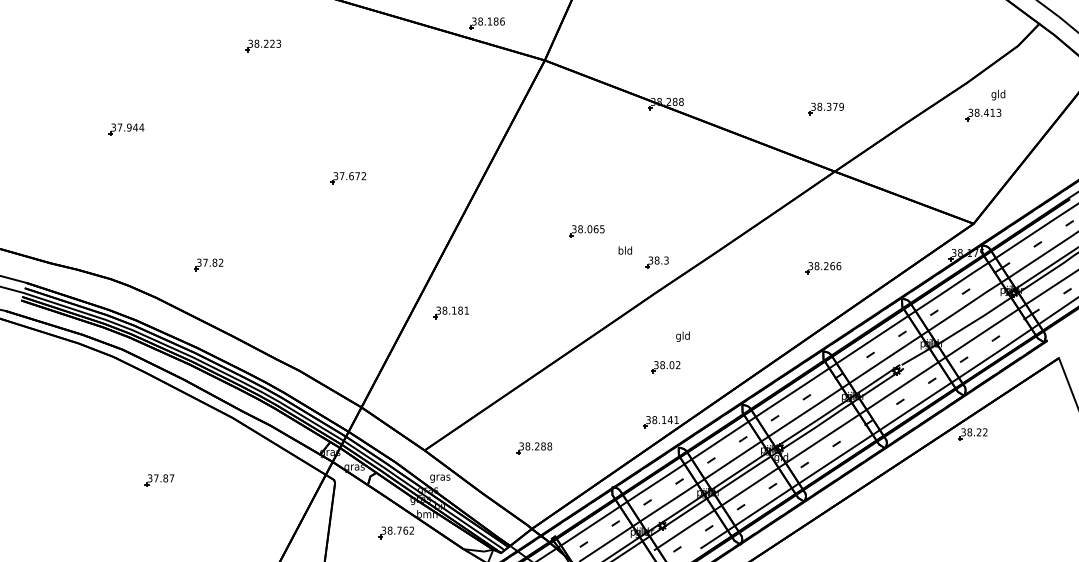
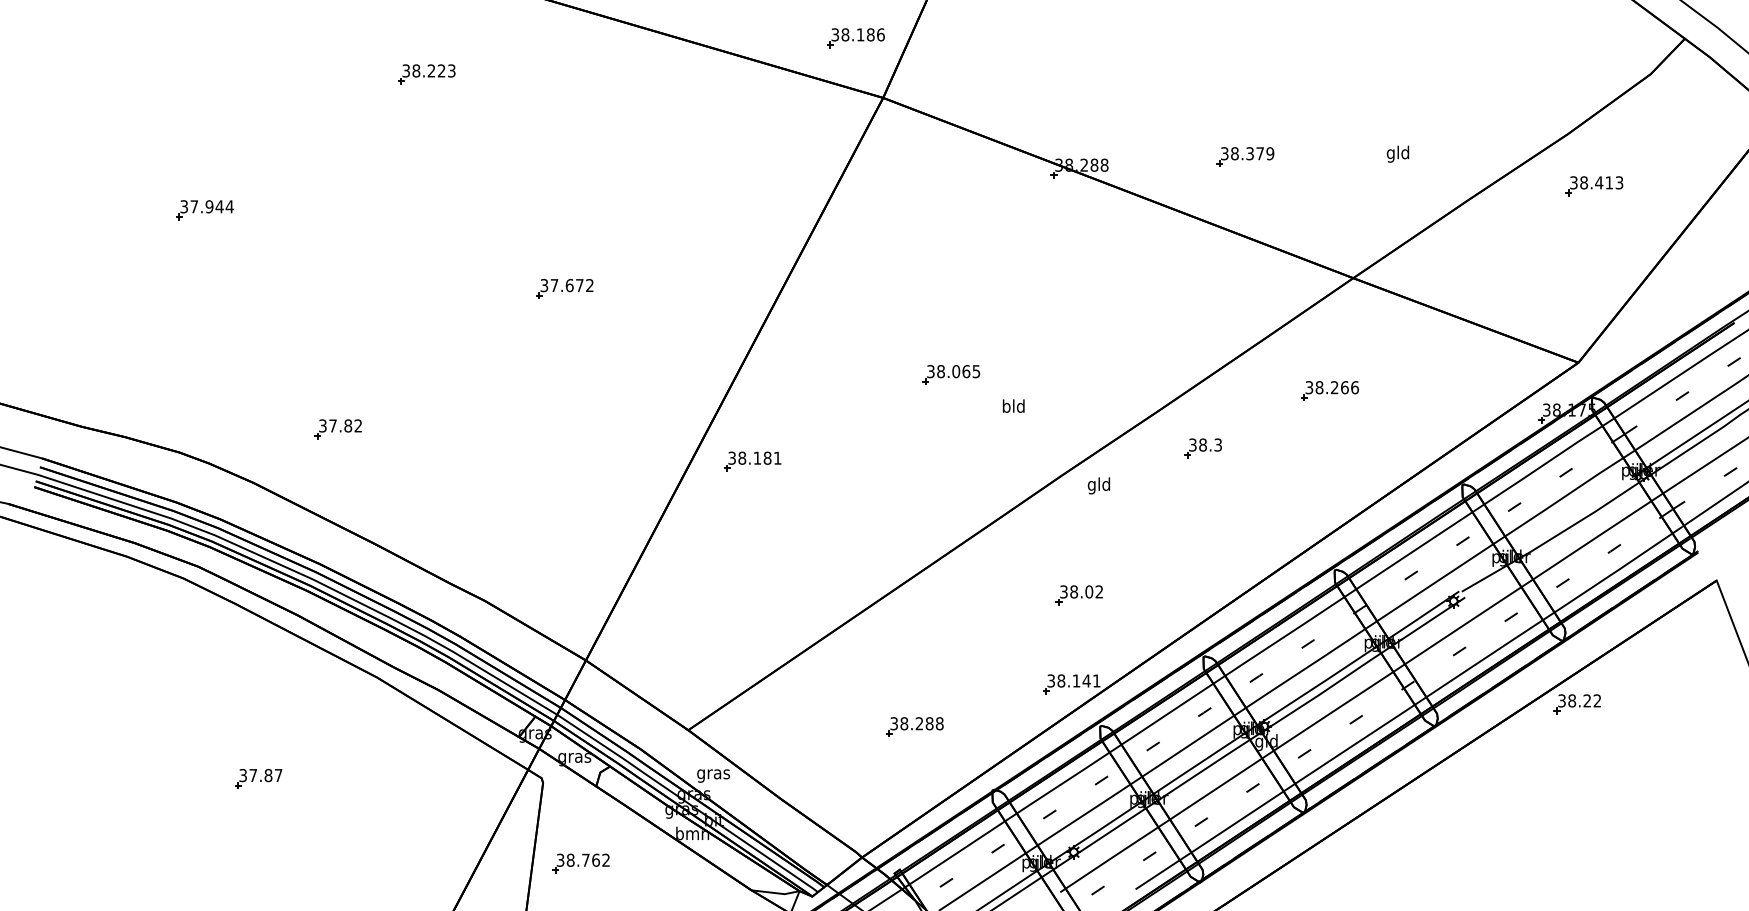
part: (486, 23) -> (855, 38), moved
text: (998, 95) -> (1398, 154), moved
part: (825, 108) -> (1244, 156), moved
part: (656, 262) -> (1202, 448), moved
part: (823, 268) -> (1330, 391), moved
part: (450, 312) -> (751, 461), moved
text: (682, 336) -> (1098, 485), moved
part: (534, 448) -> (915, 727), moved
part: (395, 532) -> (579, 863), moved

